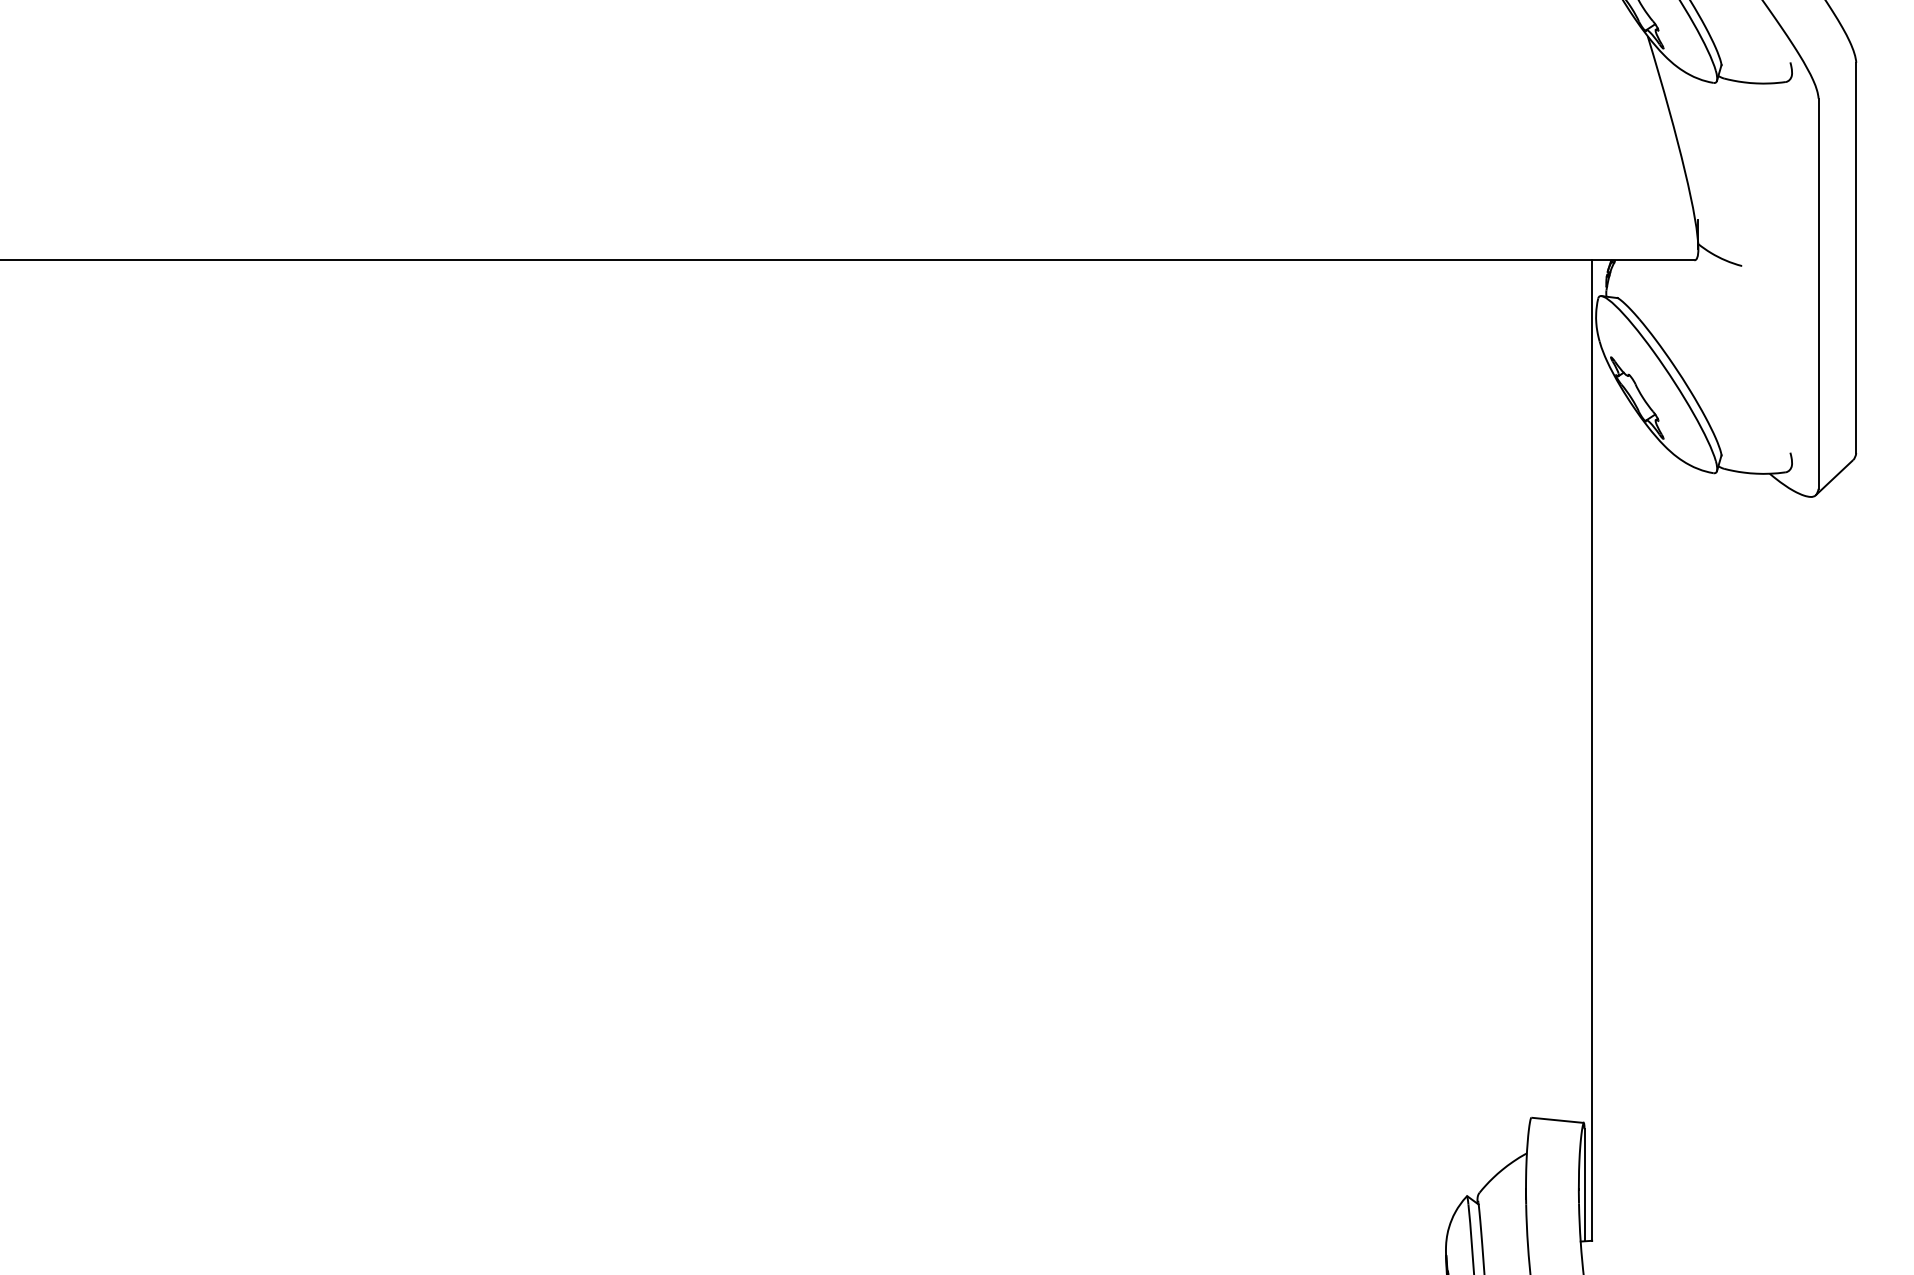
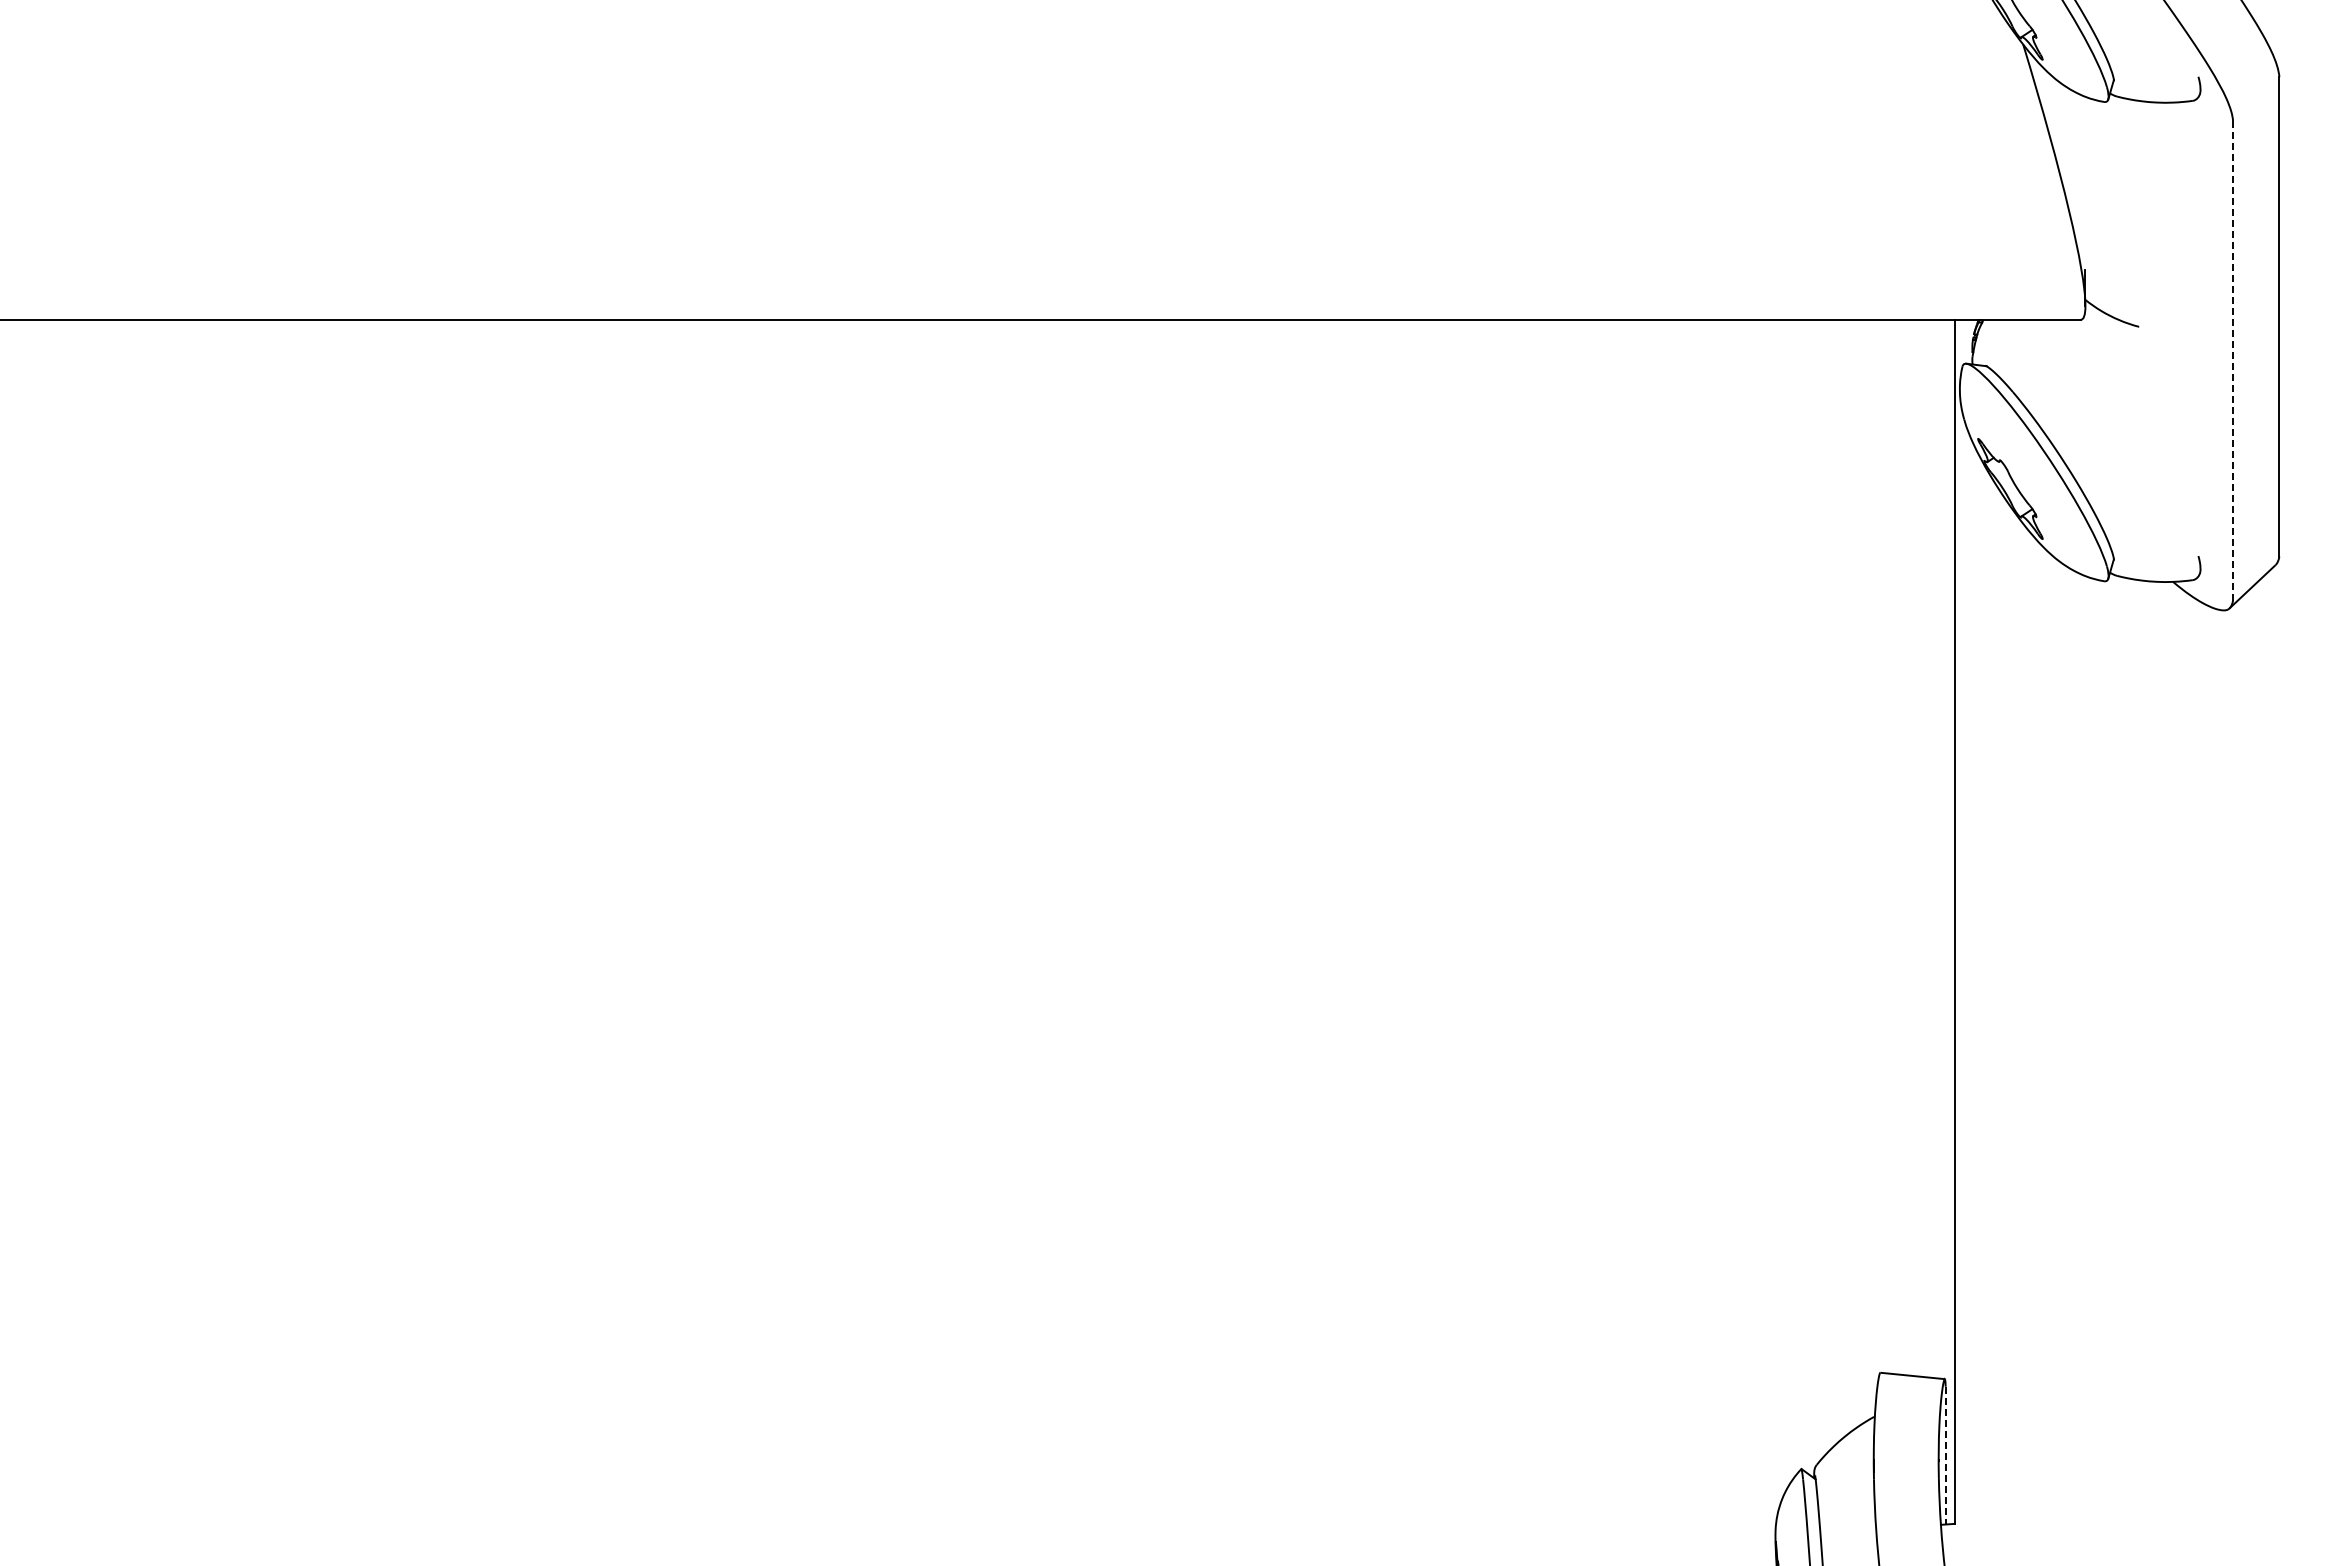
line: (1818, 293) -> (2233, 360), solid -> dashed
line: (1584, 1185) -> (1945, 1455), solid -> dashed

